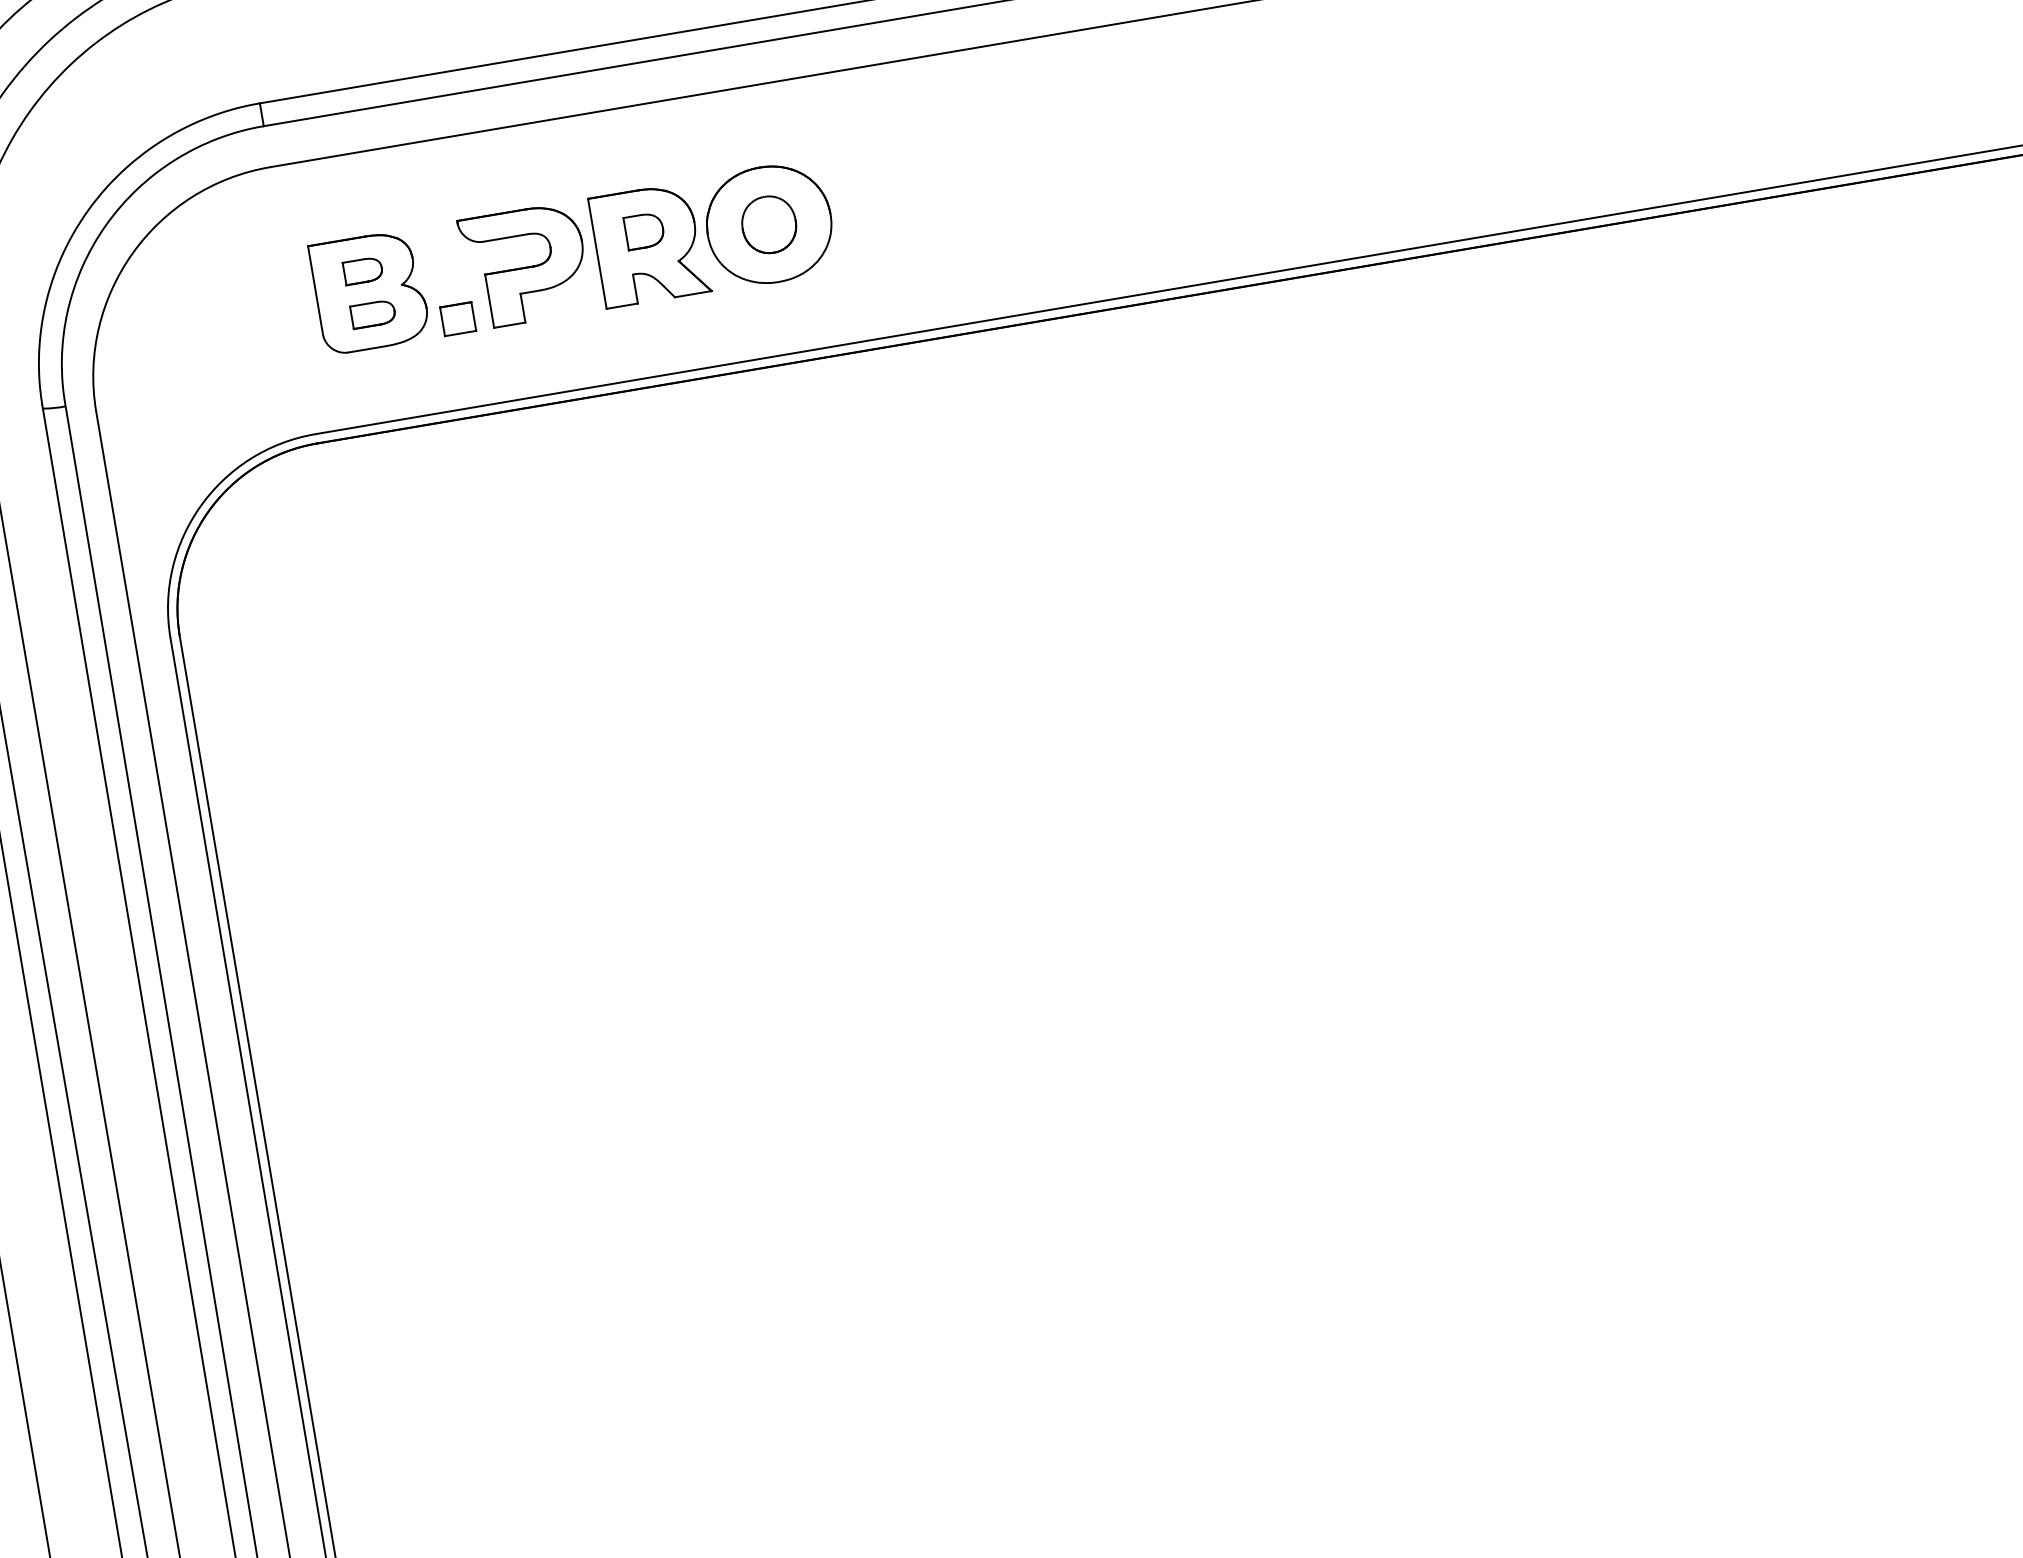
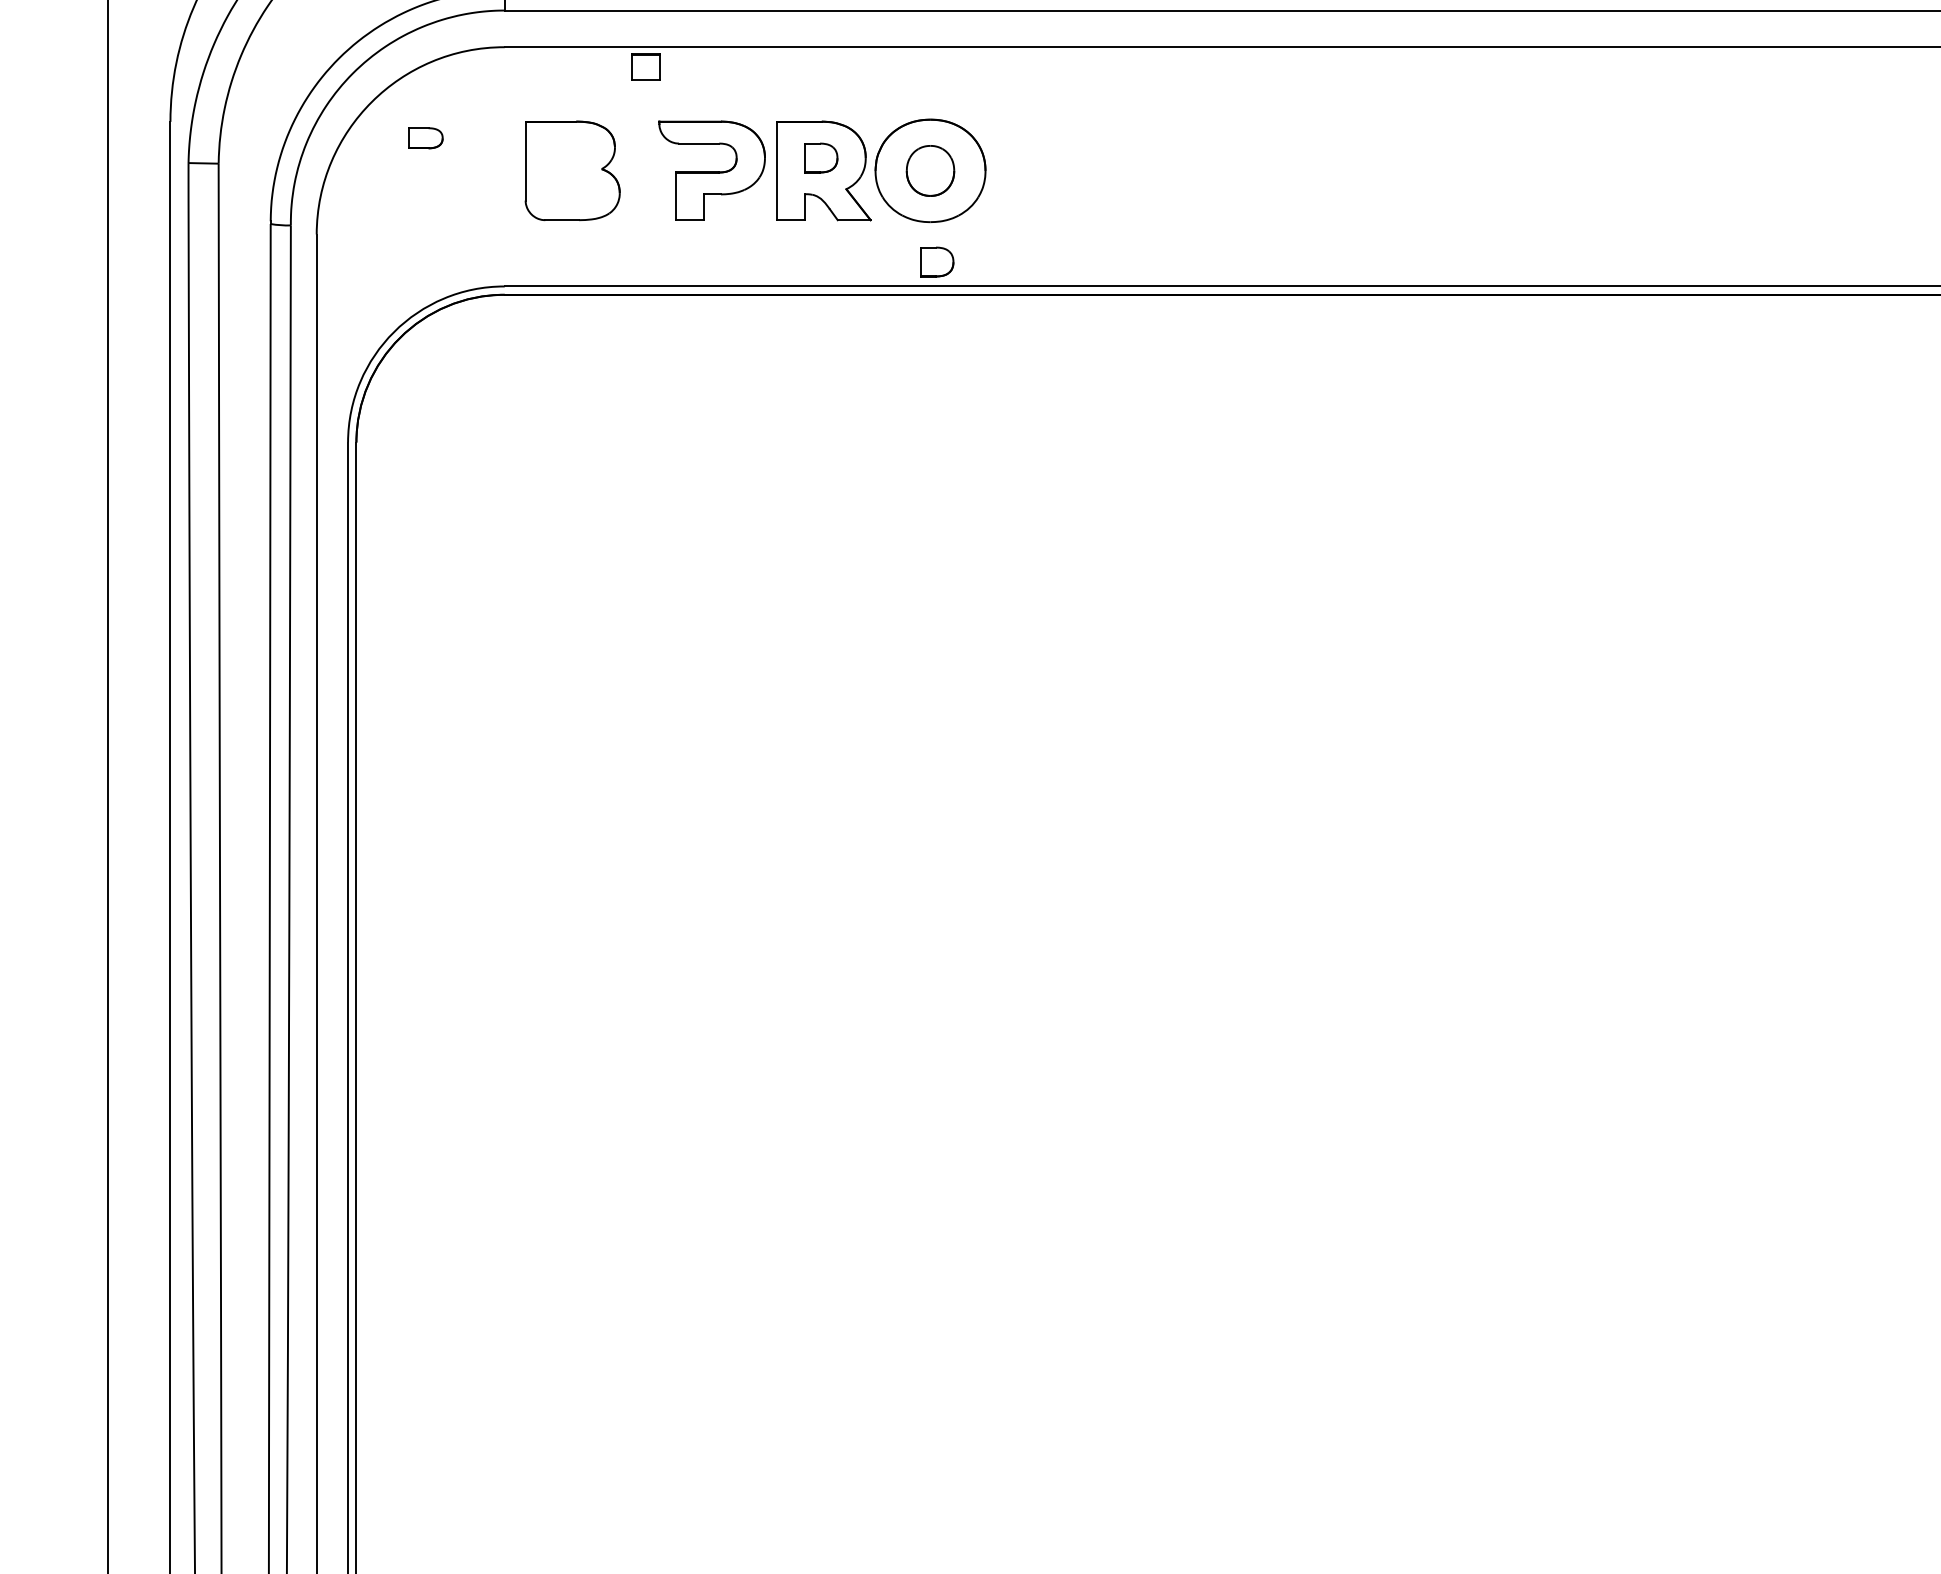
part: (362, 271) -> (425, 138), moved
part: (373, 314) -> (572, 190), removed
part: (457, 318) -> (645, 66), moved
part: (794, 324) -> (937, 261), added

